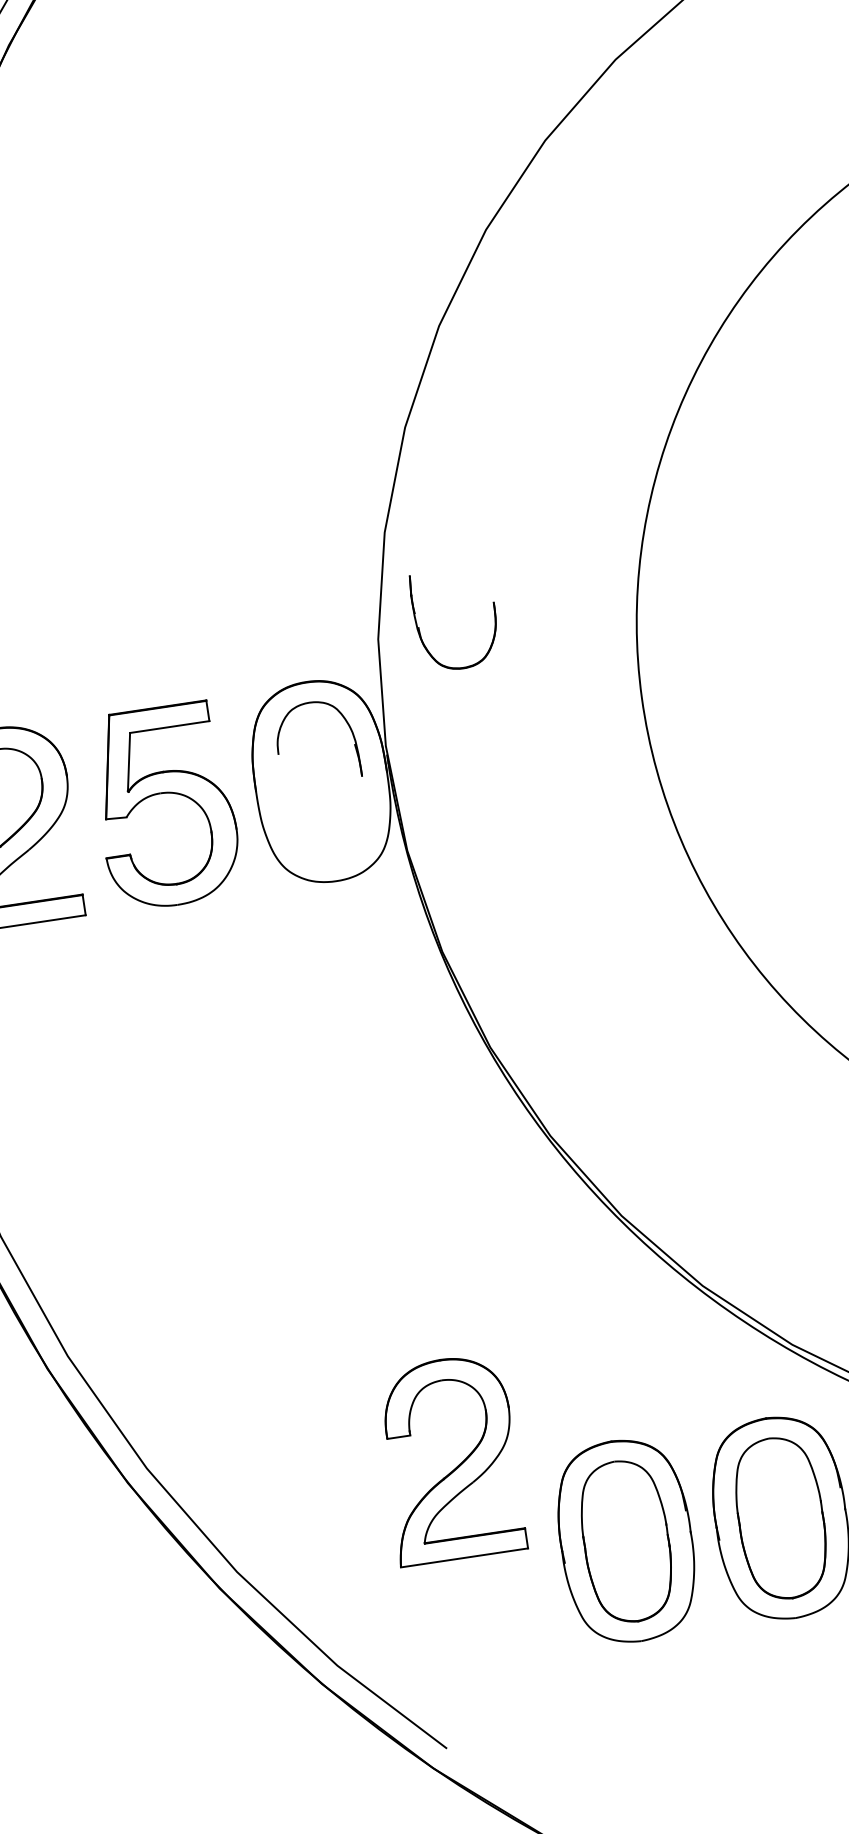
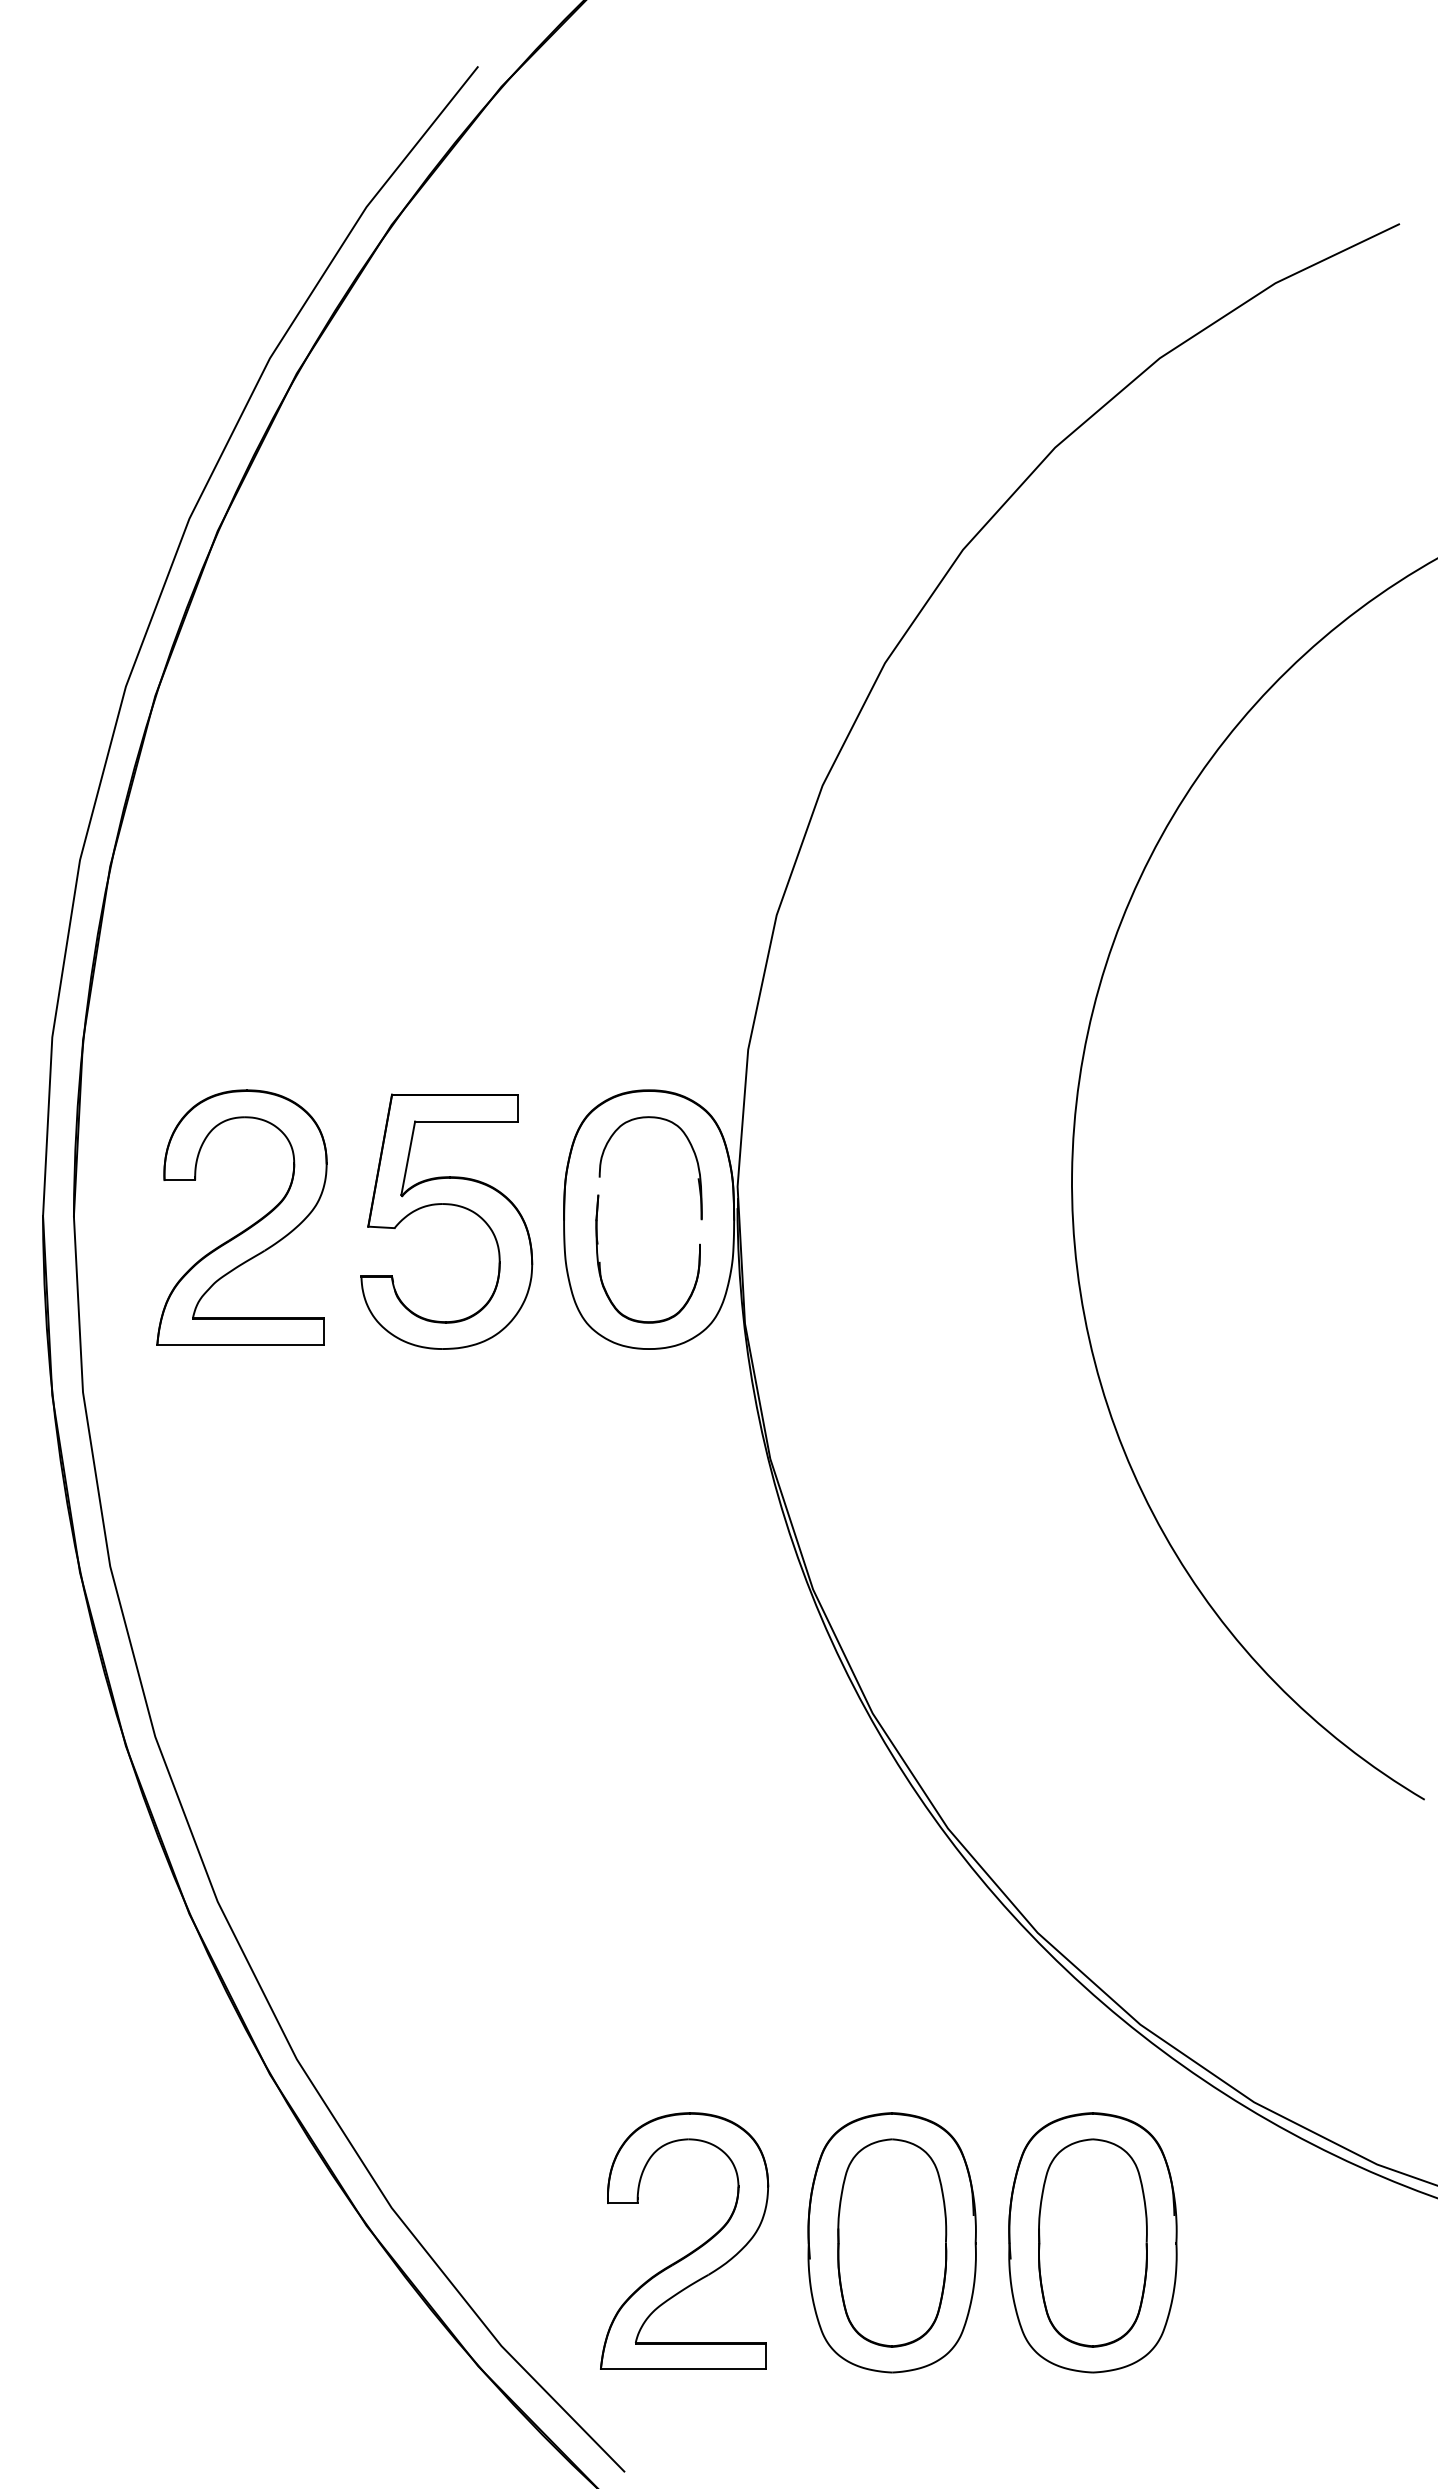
part: (419, 627) -> (600, 1262), moved
part: (457, 1465) -> (692, 2250), moved

